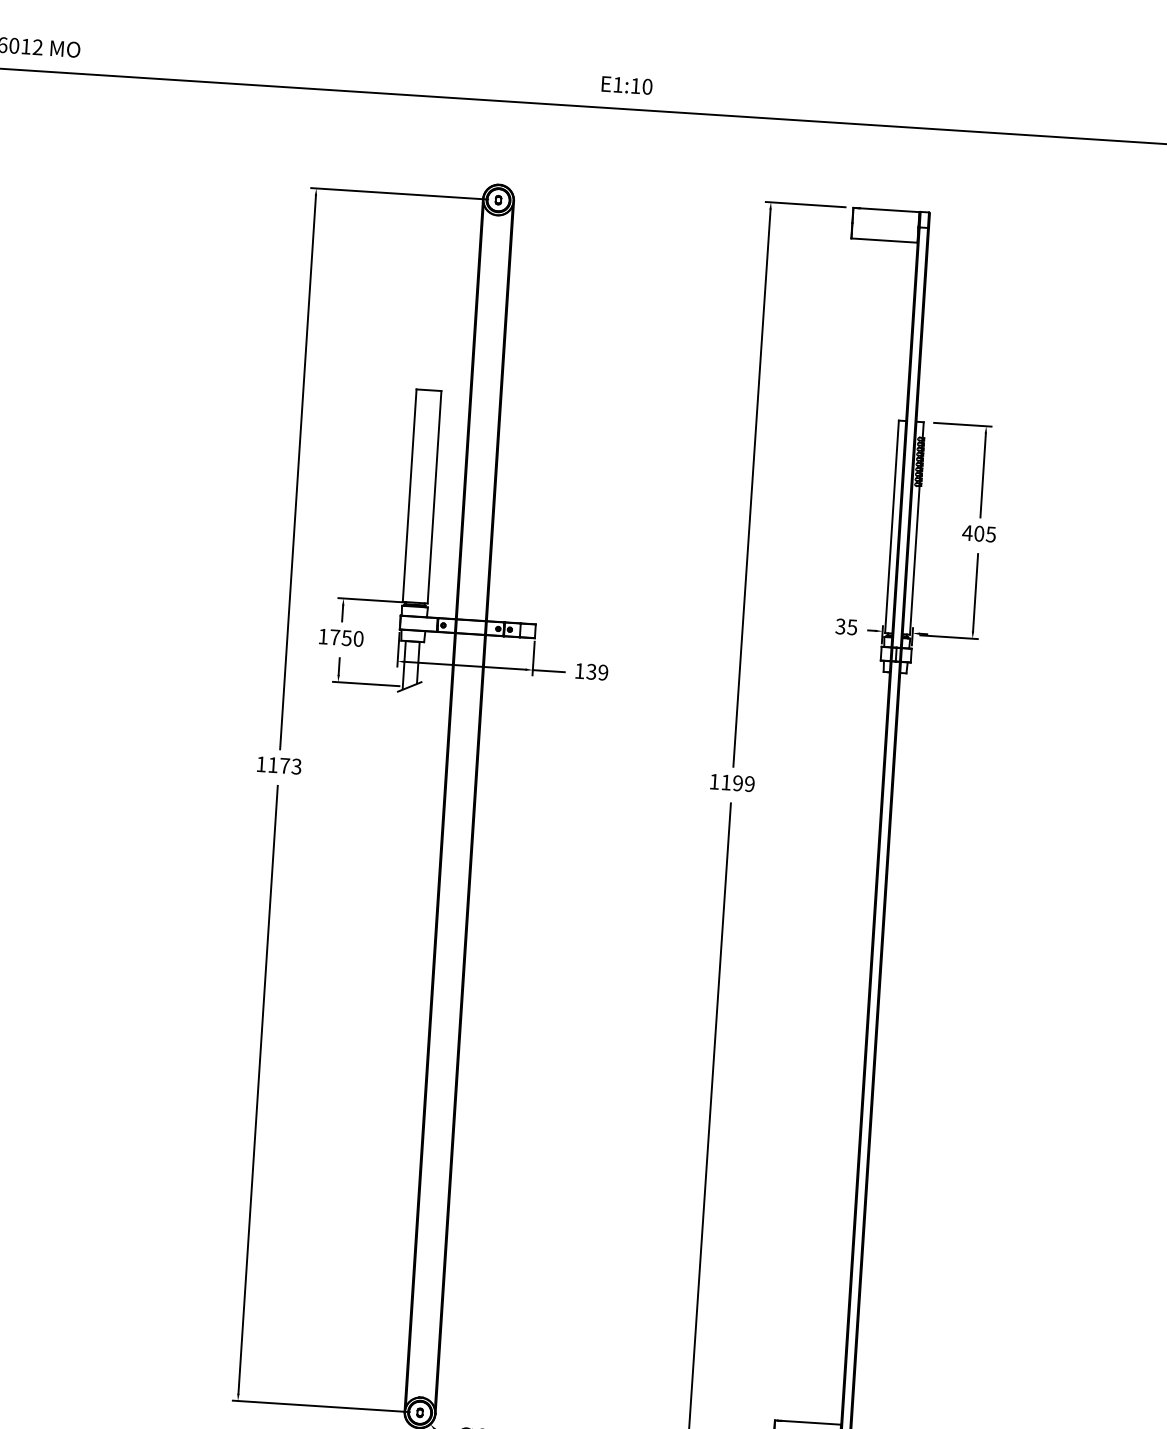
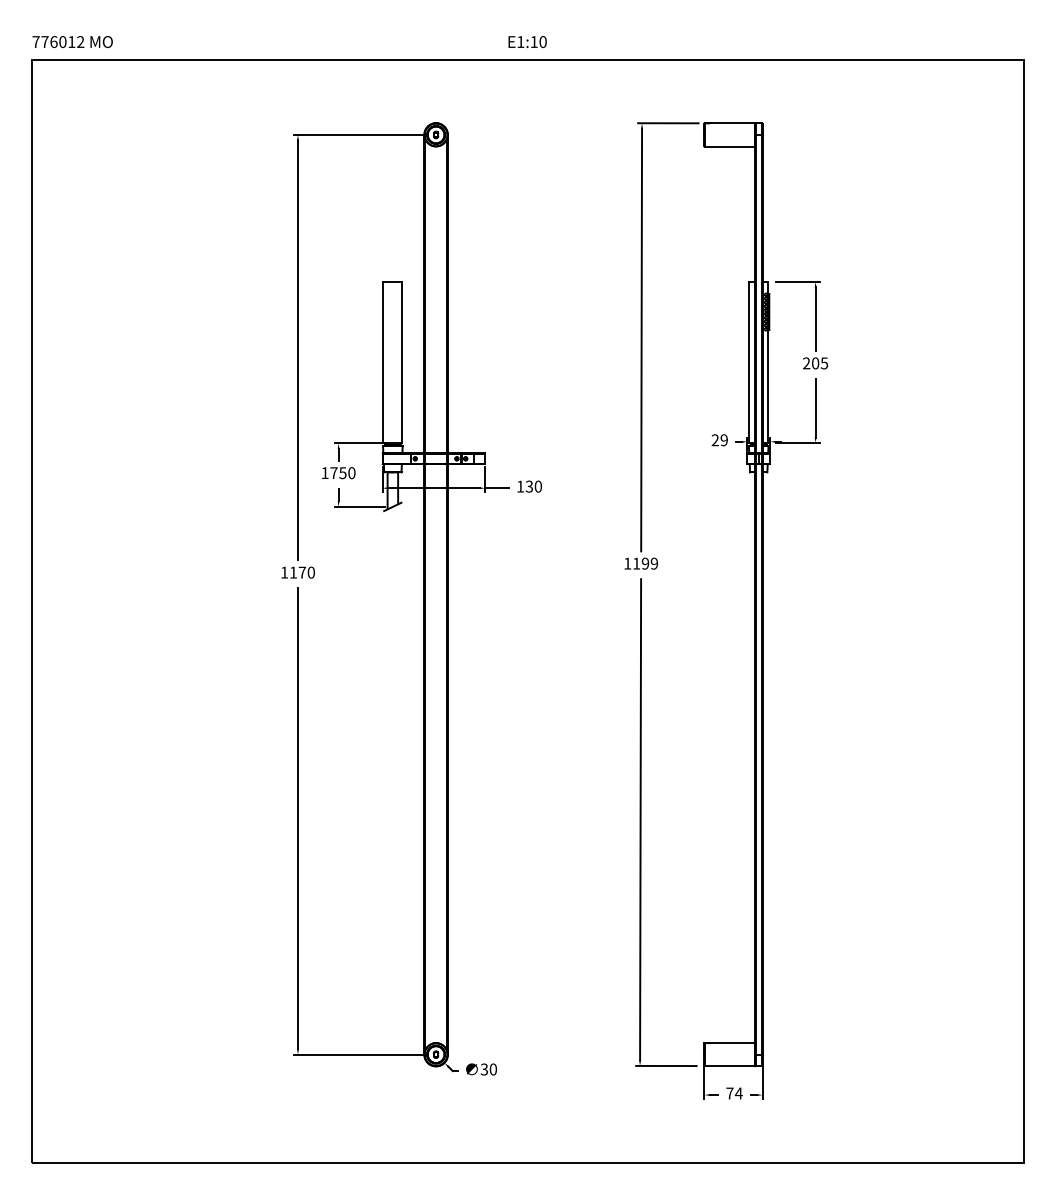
text: (967, 533) -> (806, 363), 405 -> 205
text: (846, 627) -> (719, 440), 35 -> 29
text: (602, 672) -> (537, 486), 139 -> 130
text: (295, 766) -> (310, 572), 1173 -> 1170

